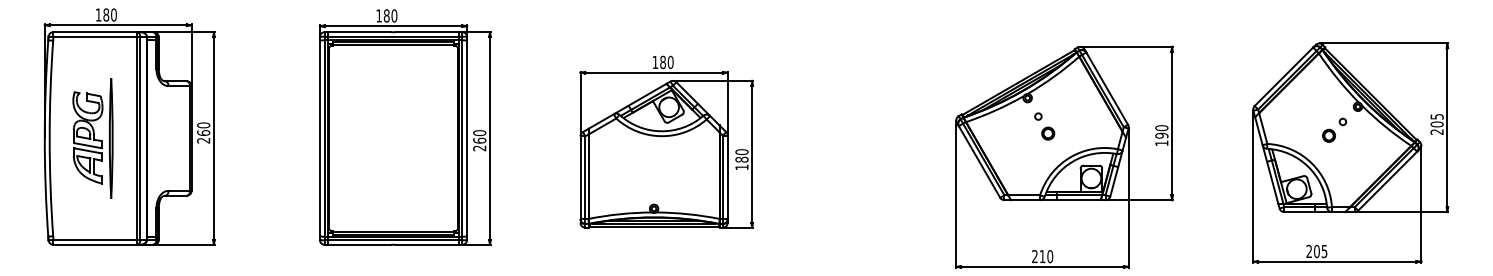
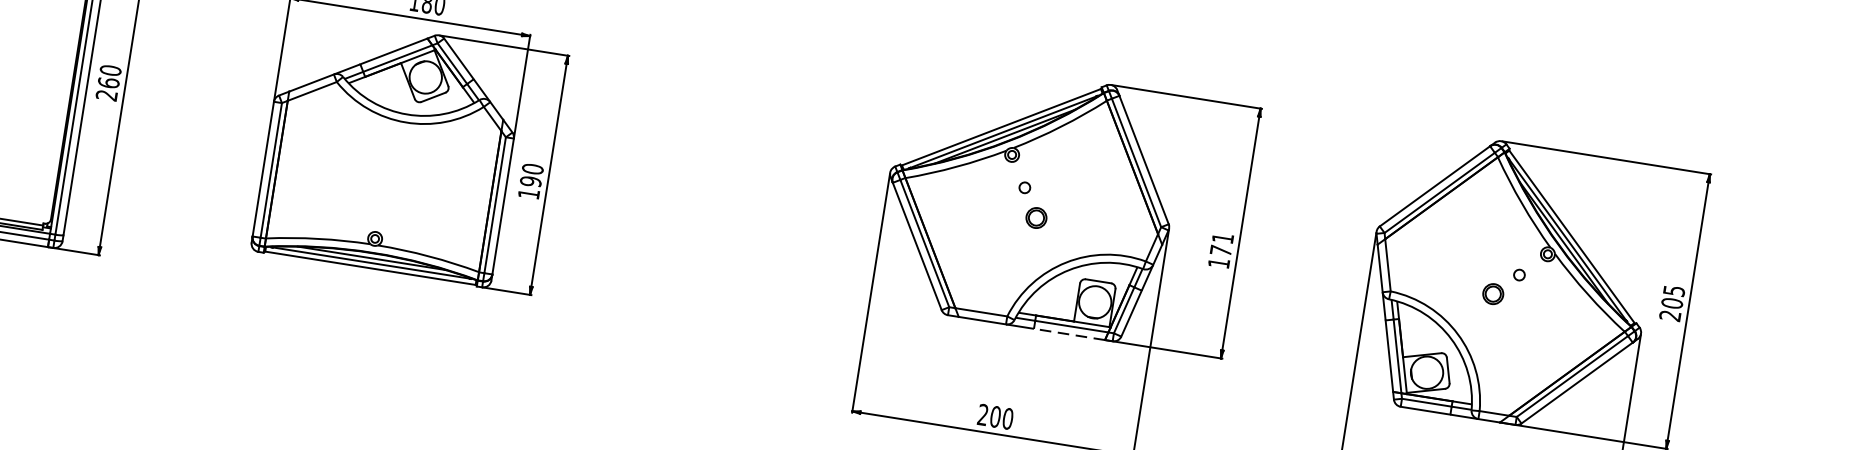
text: (1161, 131) -> (1221, 243), 190 -> 171
text: (741, 159) -> (530, 181), 180 -> 190
line: (1079, 200) -> (1070, 335), solid -> dashed
text: (1042, 256) -> (995, 416), 210 -> 200

